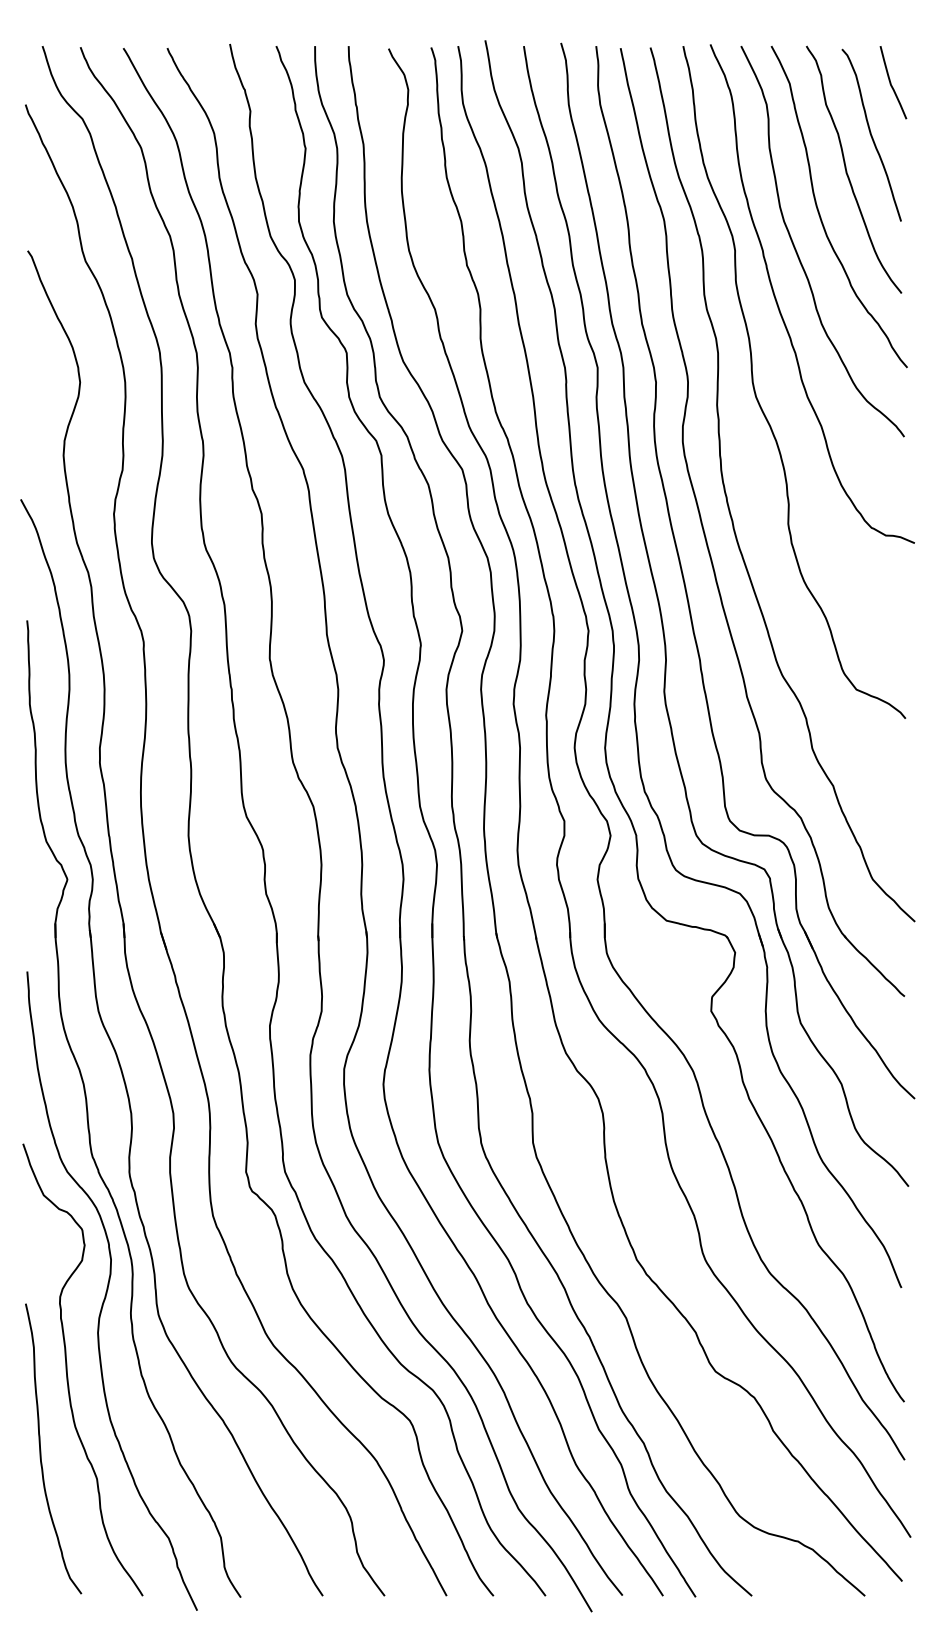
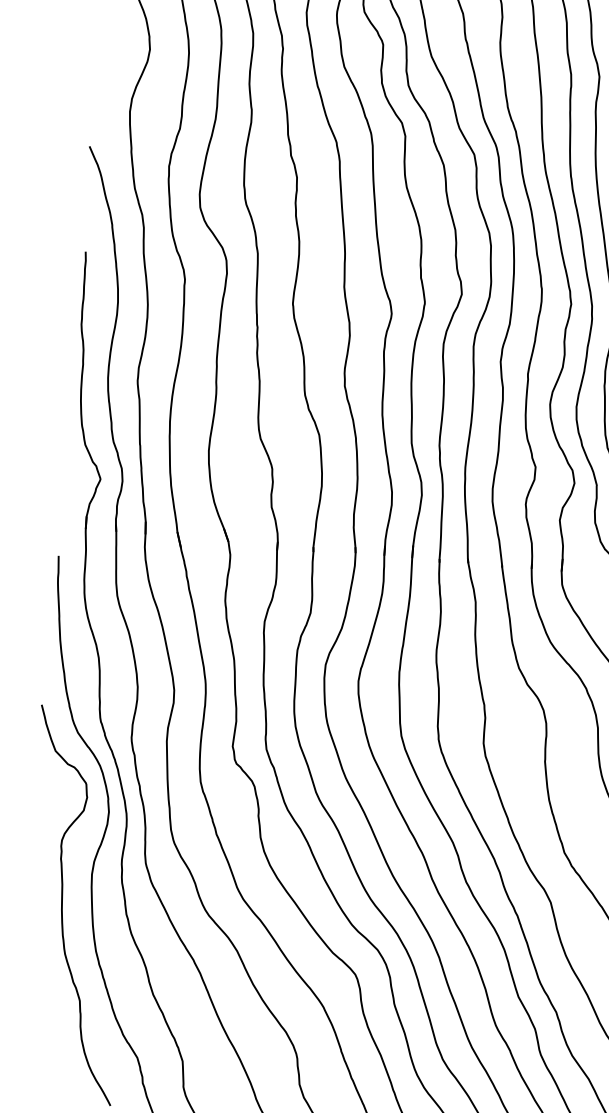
curve: (41, 1449) -> (34, 971), removed

